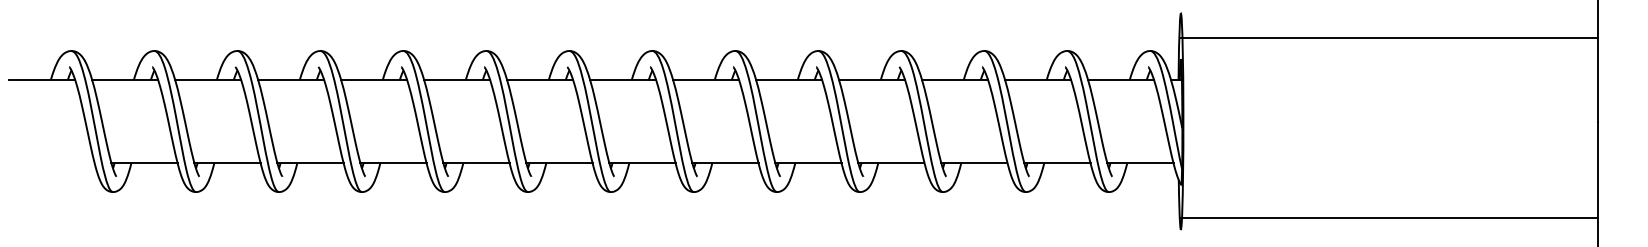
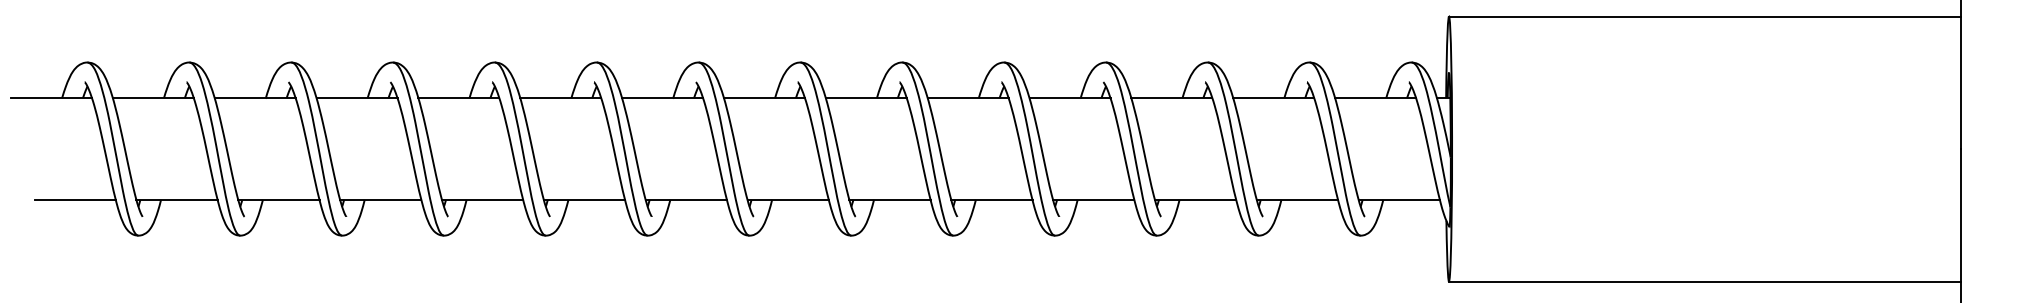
line: (1389, 37) -> (1705, 16), moved
line: (60, 163) -> (74, 200), added
line: (1389, 218) -> (1705, 281), moved

